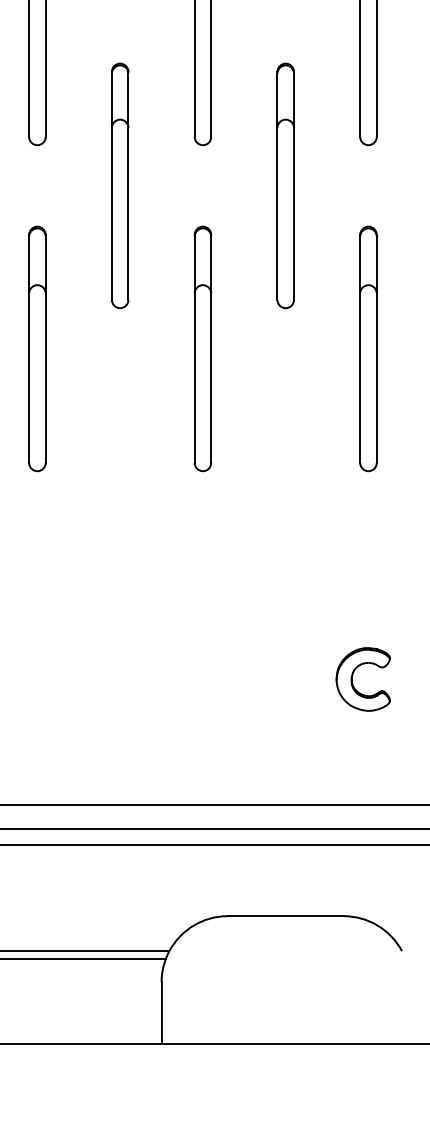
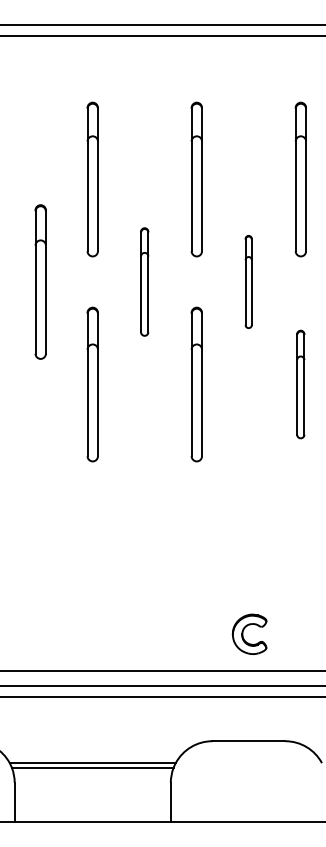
part: (119, 185) -> (144, 281), size x0.7
part: (285, 185) -> (248, 281), size x0.6
part: (367, 348) -> (300, 384), size x0.7
part: (363, 678) -> (249, 633), moved

